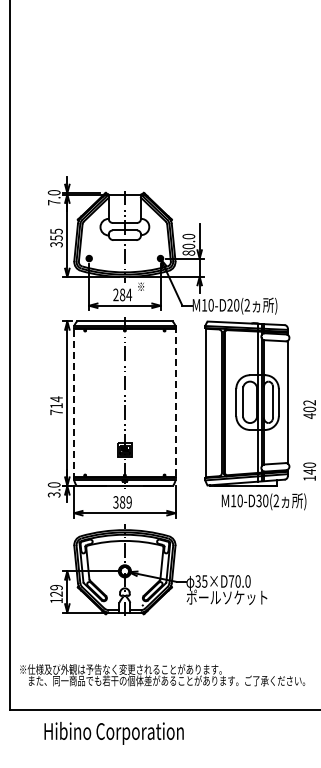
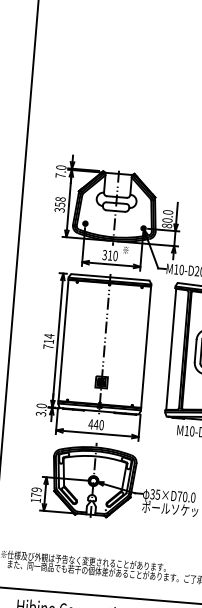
text: (56, 231) -> (60, 199), 355 -> 358
text: (122, 294) -> (110, 255), 284 -> 310
line: (74, 402) -> (63, 340), dashed -> solid
line: (175, 403) -> (146, 347), dashed -> solid
text: (122, 502) -> (96, 424), 389 -> 440
text: (56, 593) -> (36, 494), 129 -> 179

